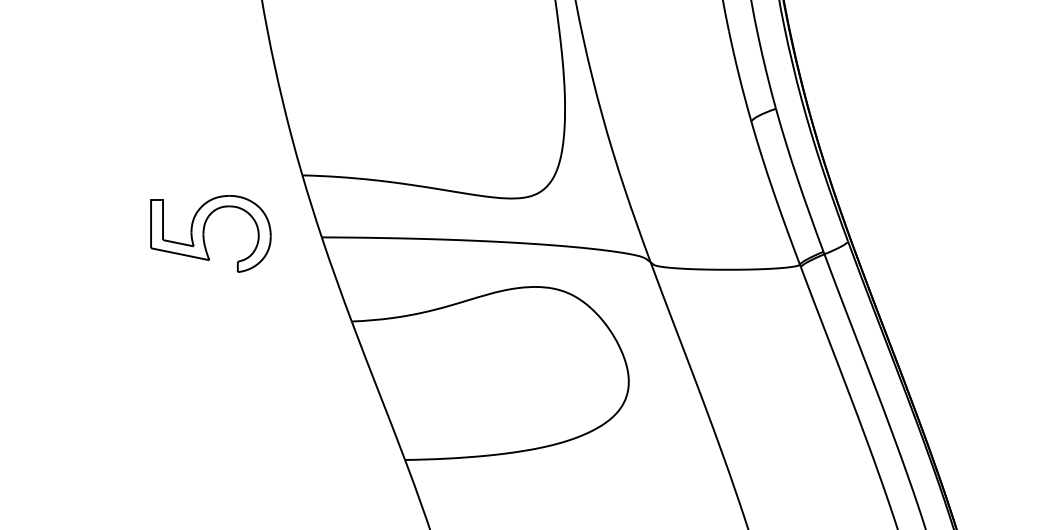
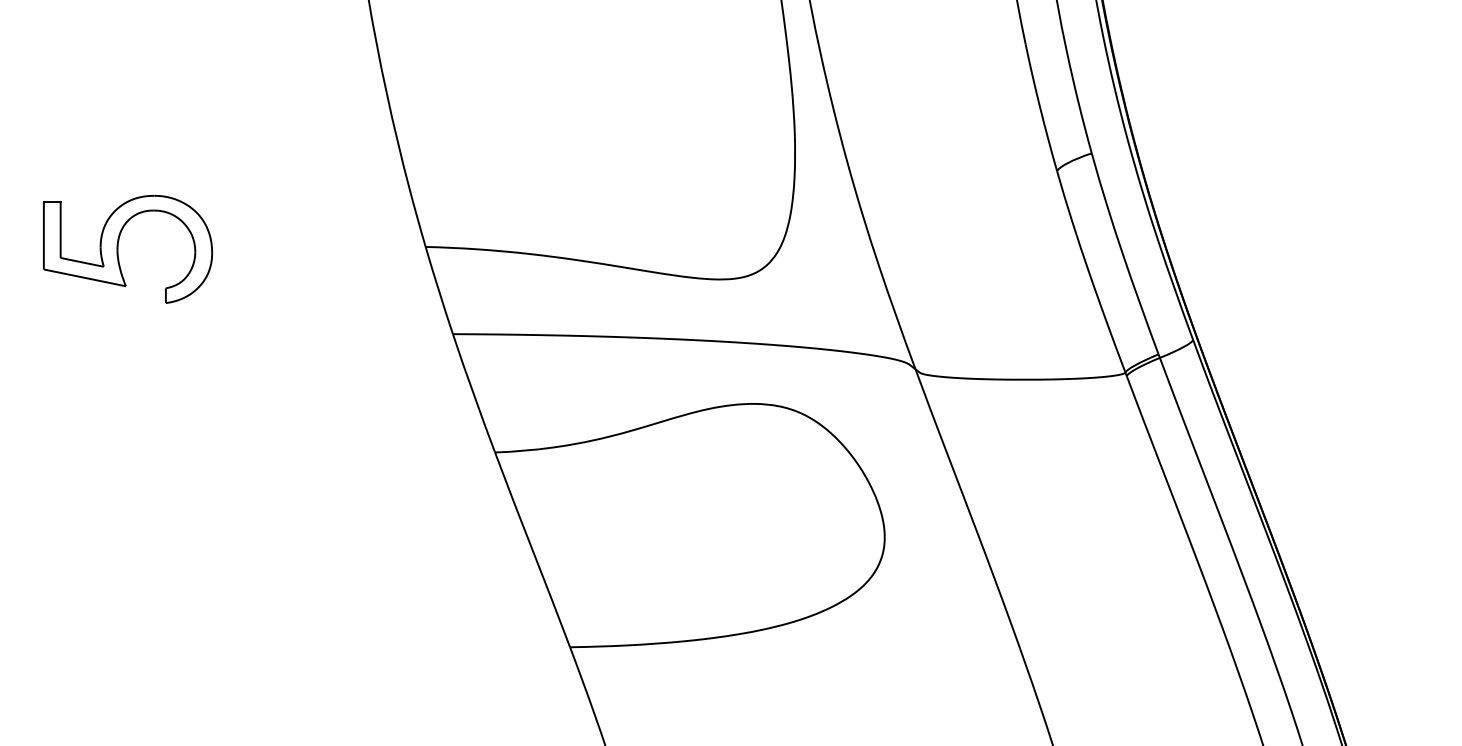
part: (204, 233) -> (118, 248), moved

